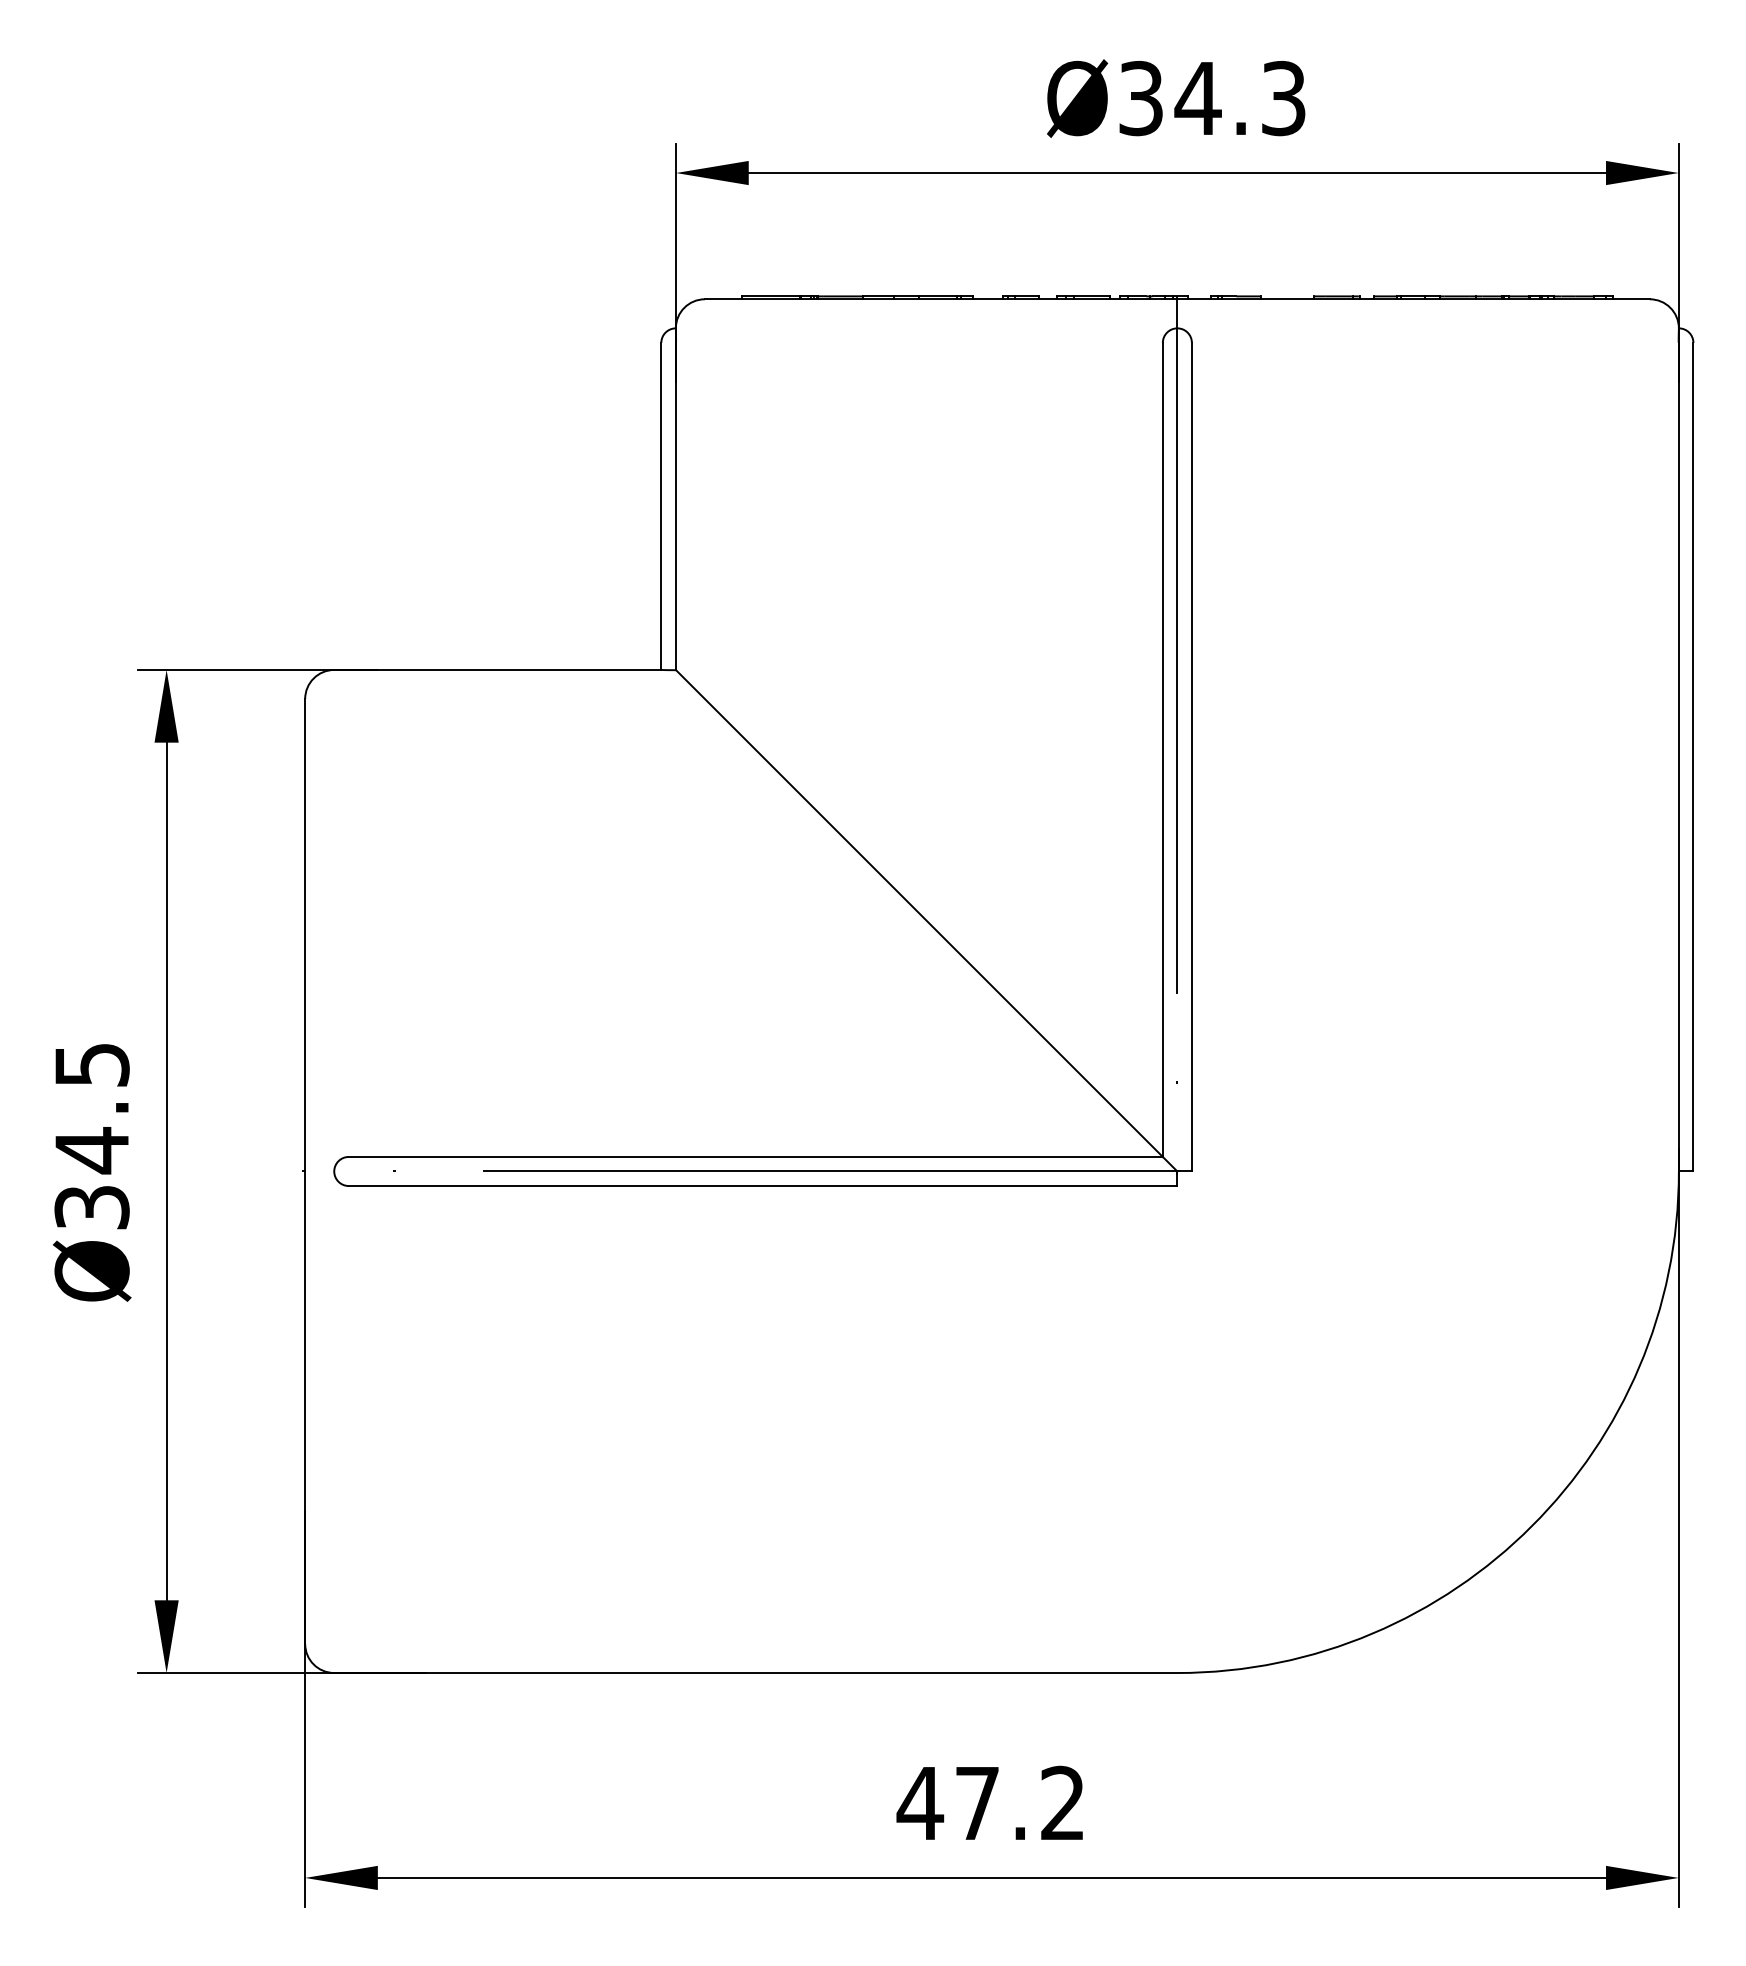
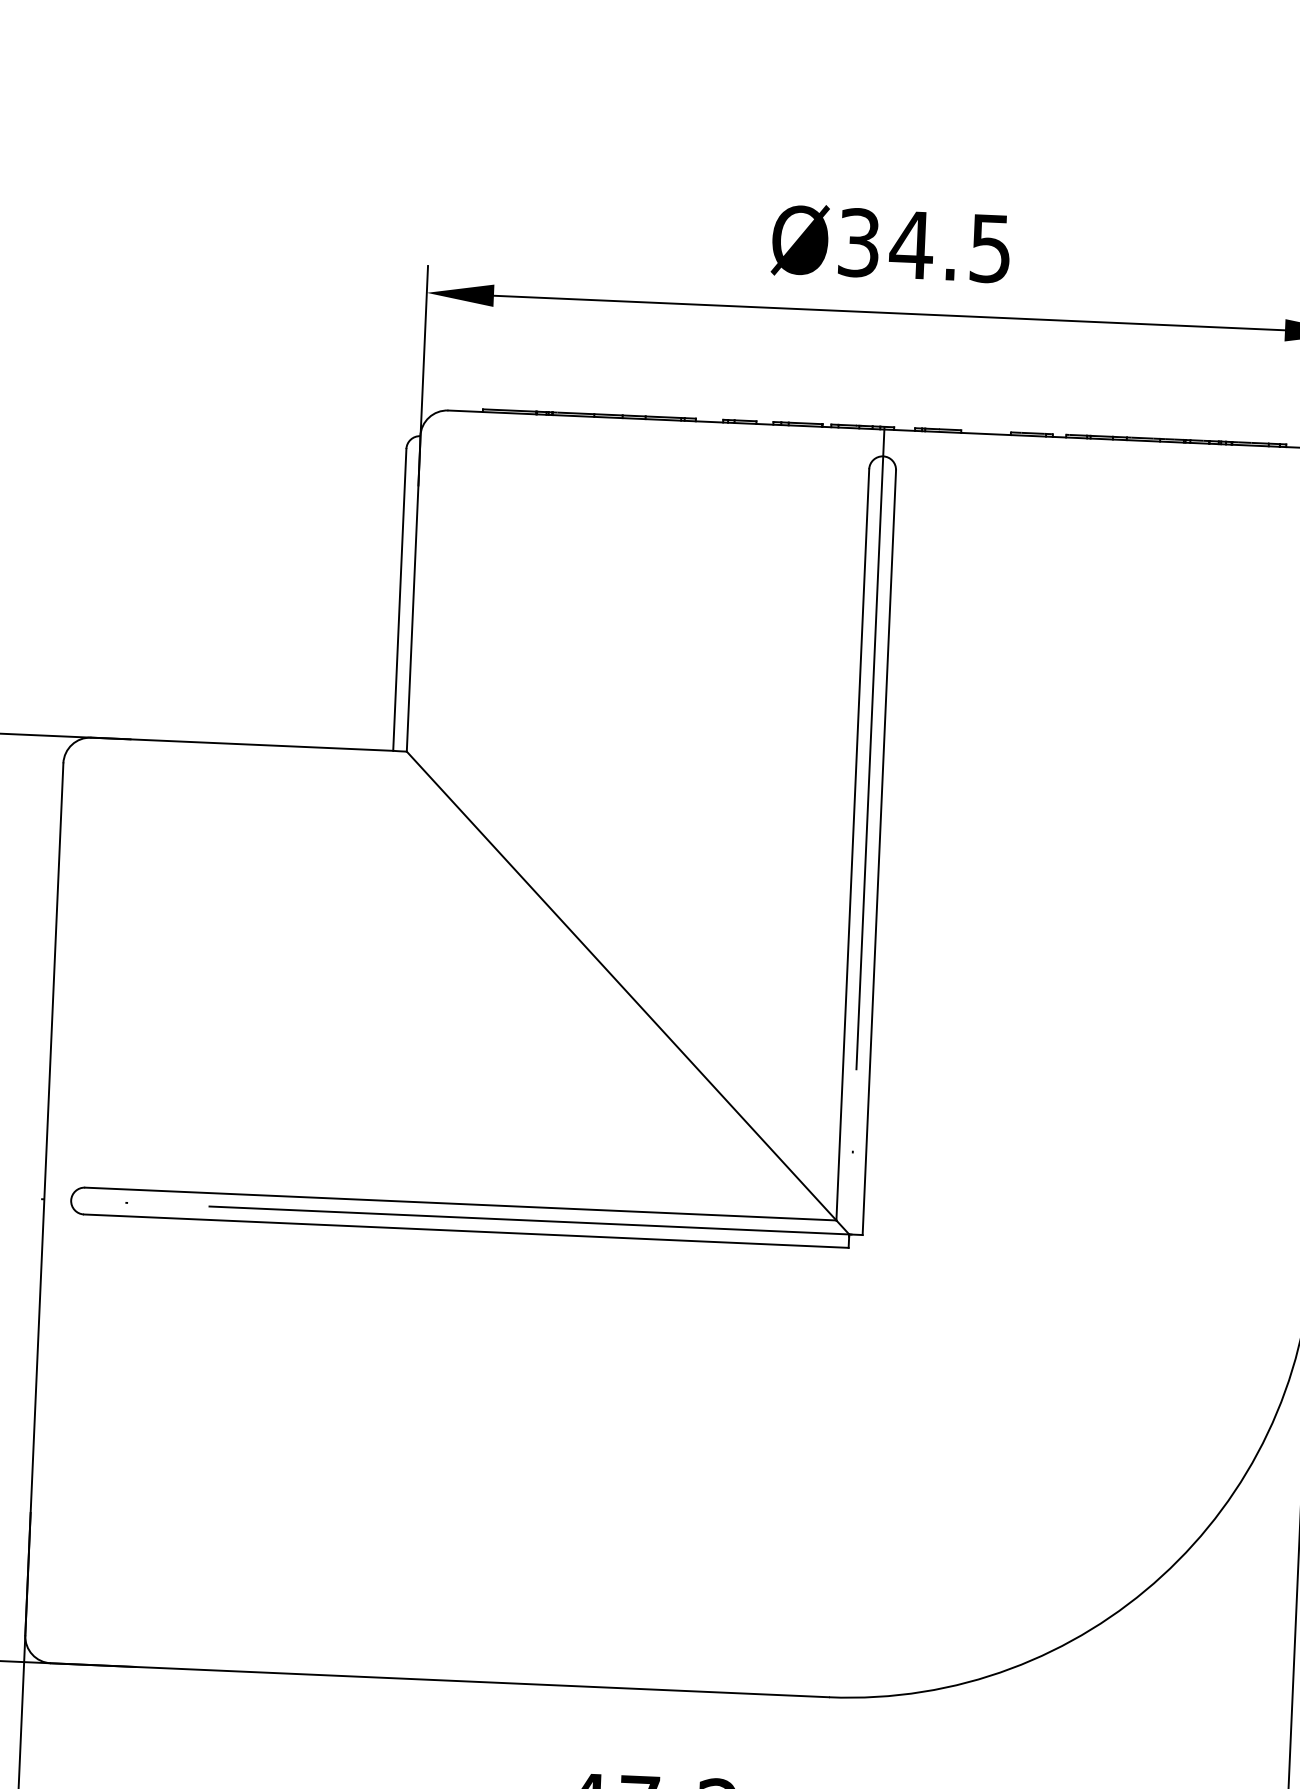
text: (1283, 97) -> (990, 247), Ø34.3 -> Ø34.5

